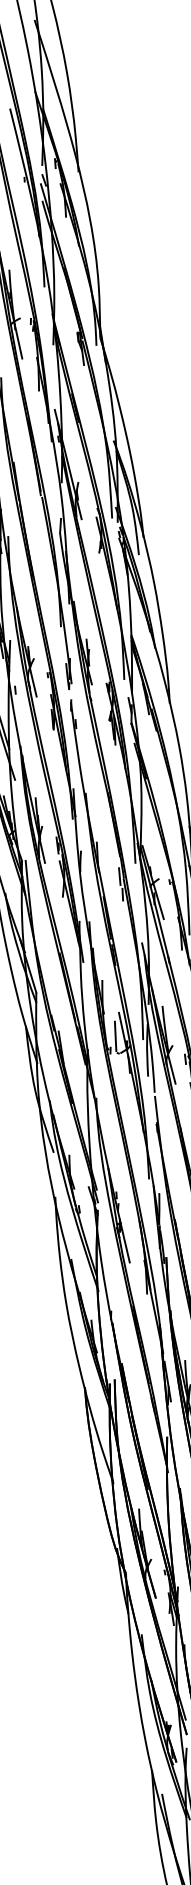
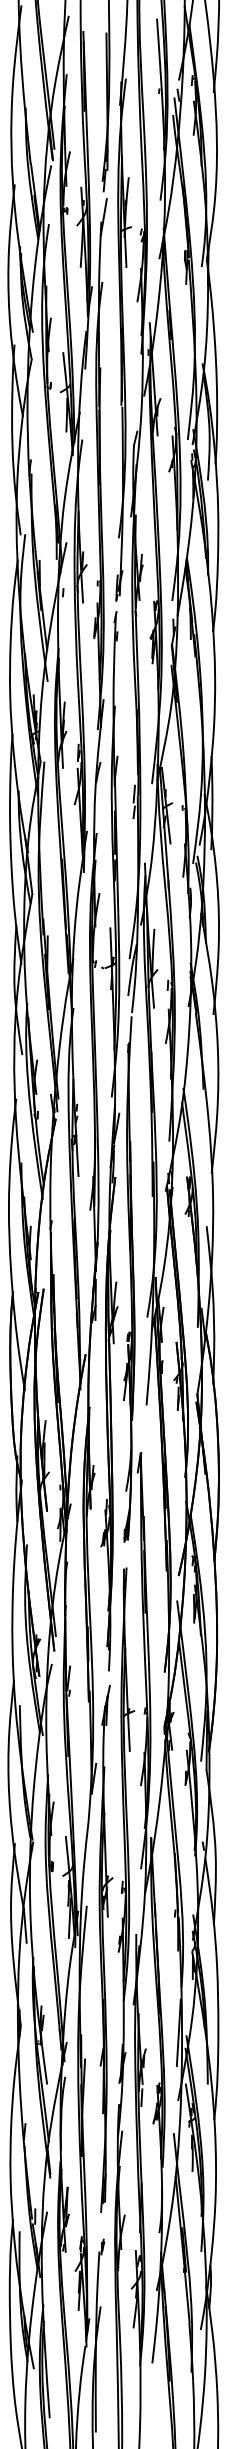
line: (115, 1036) -> (102, 950), removed

